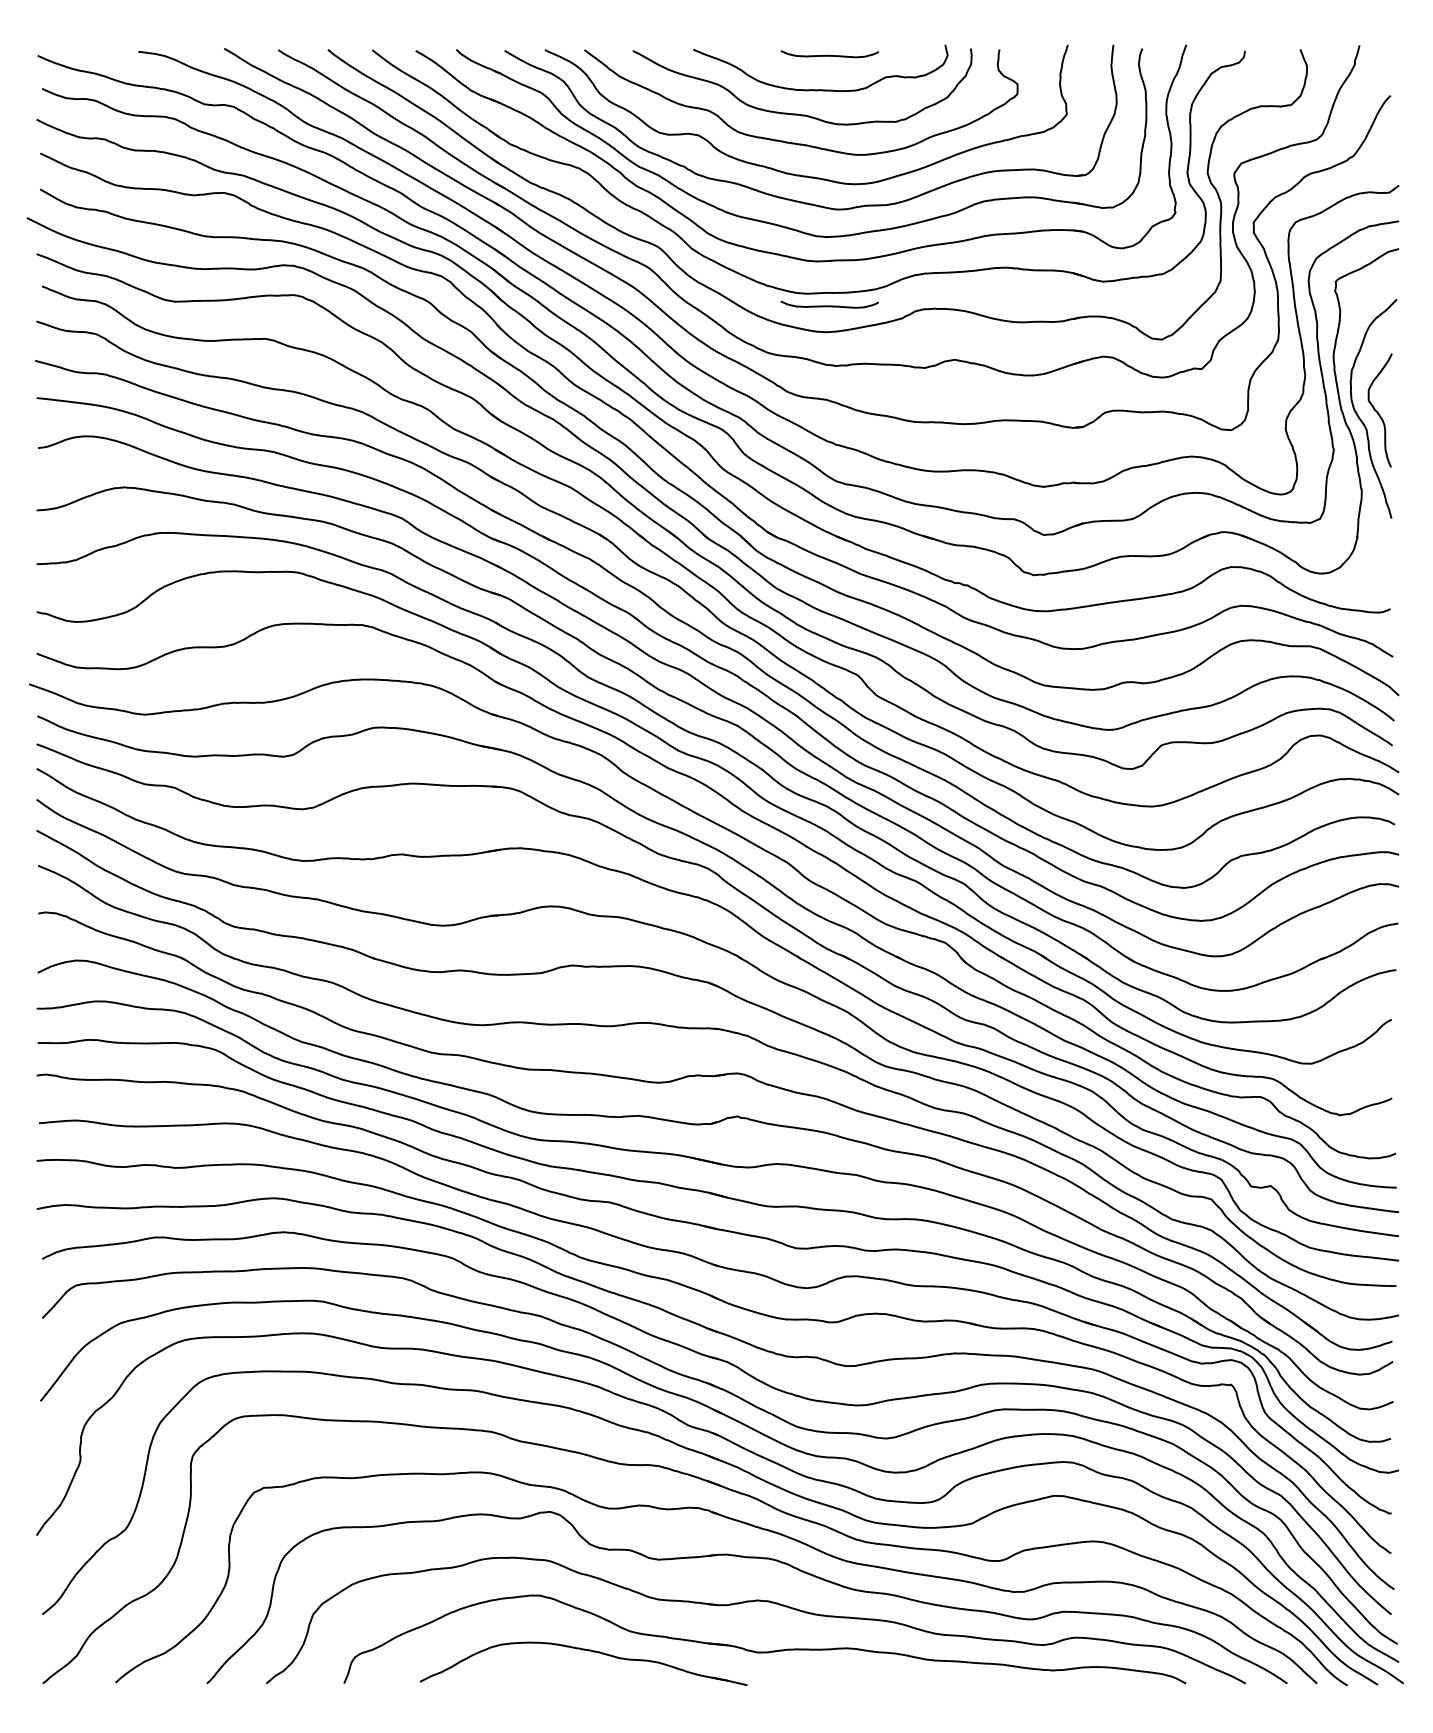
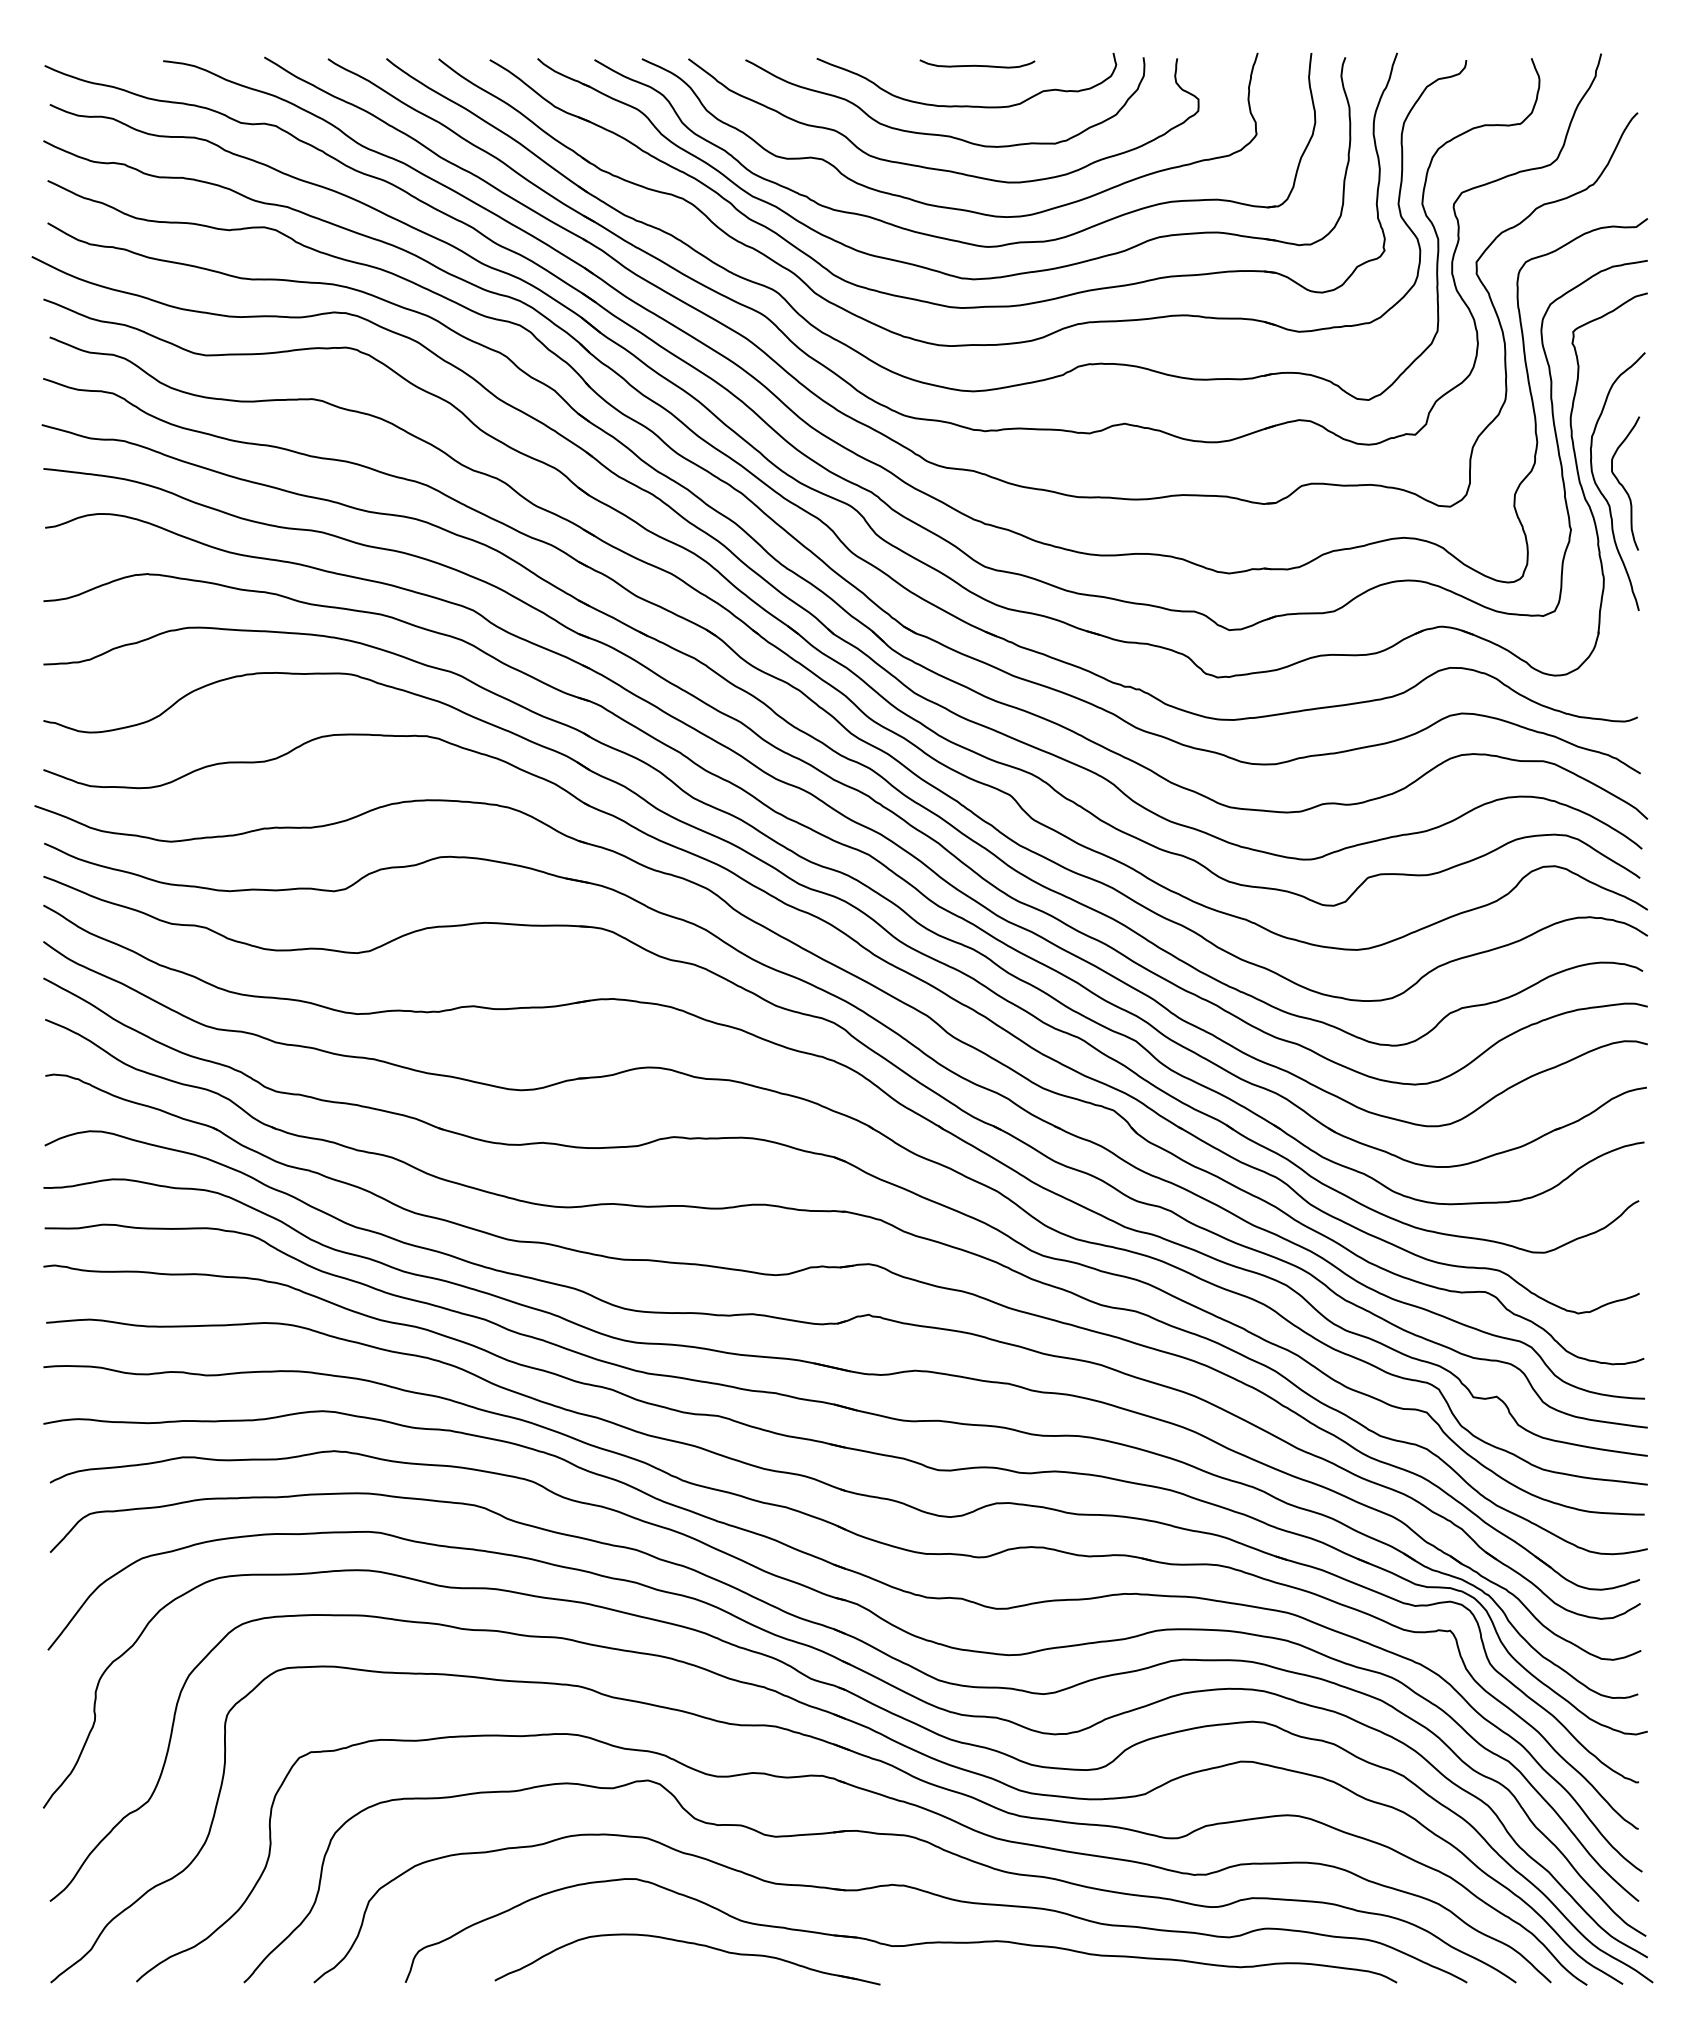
curve: (829, 306) -> (977, 360), removed

